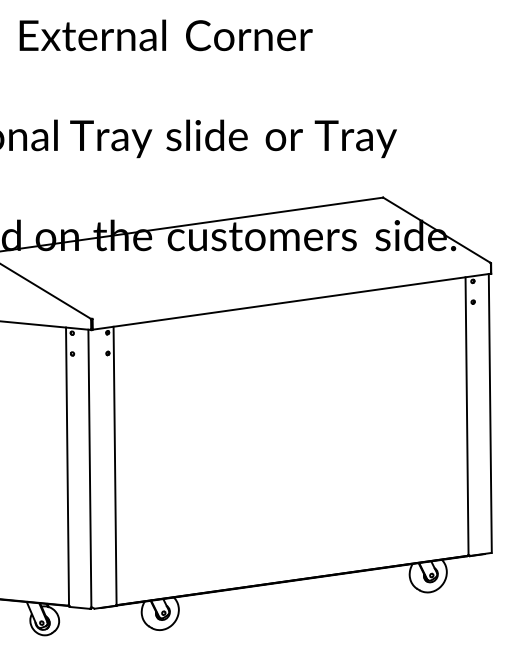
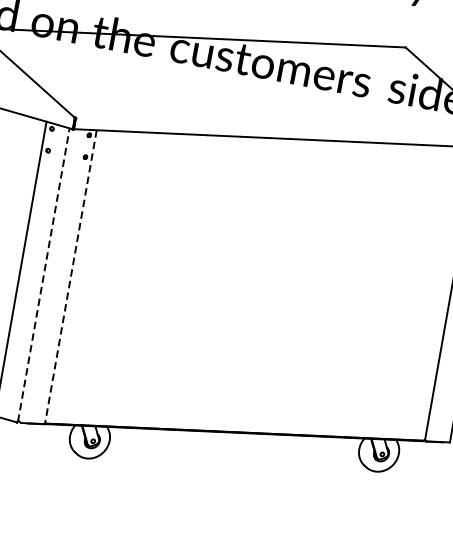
line: (115, 466) -> (71, 277), solid -> dashed
line: (89, 468) -> (43, 274), solid -> dashed

